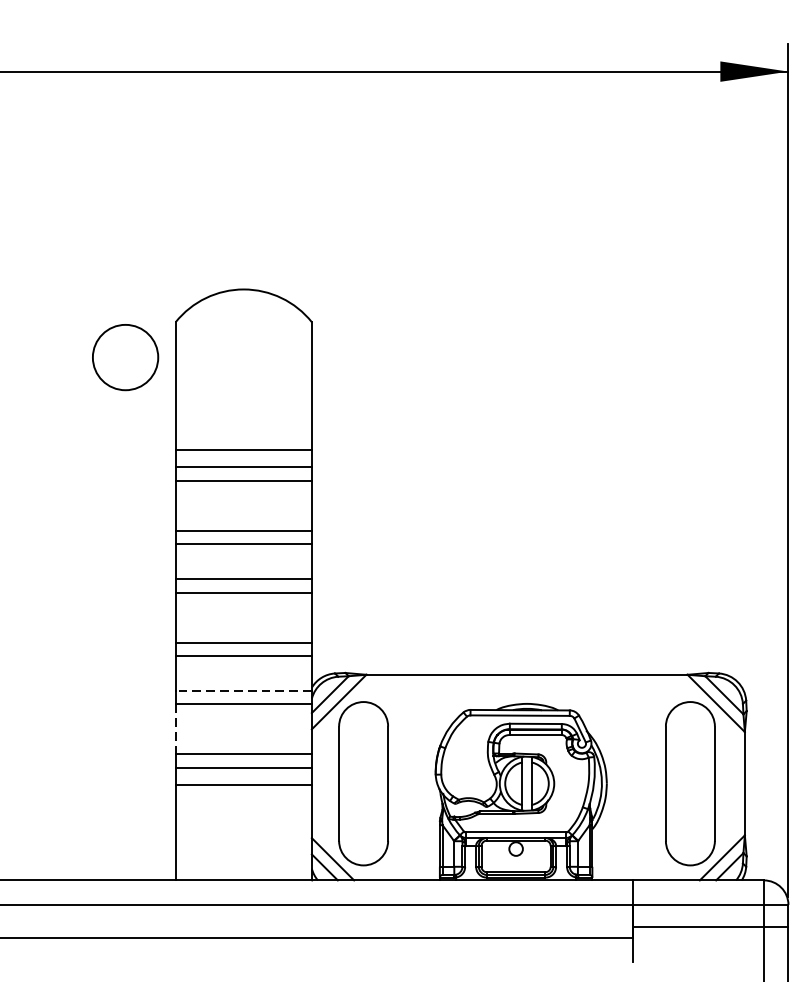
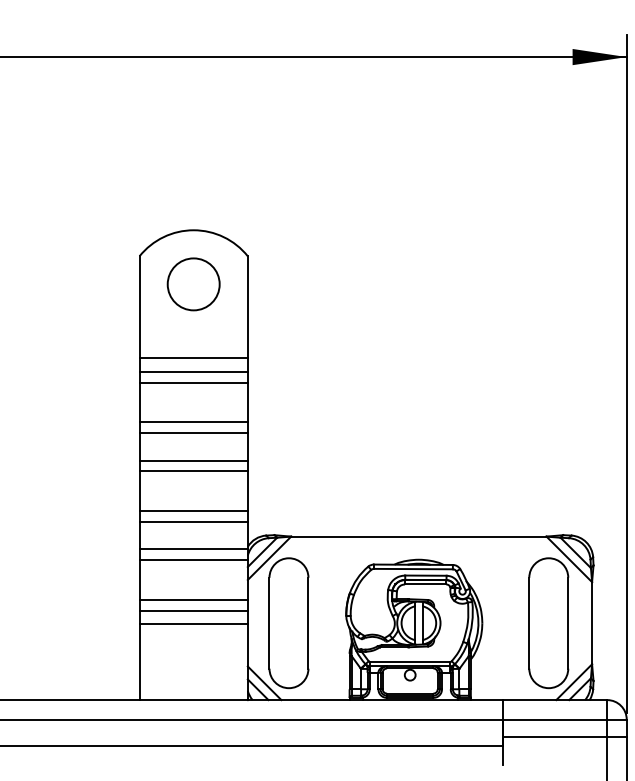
circle: (125, 357) -> (193, 284), moved
line: (243, 690) -> (193, 549), dashed -> solid
line: (175, 729) -> (139, 580), dashed -> solid

